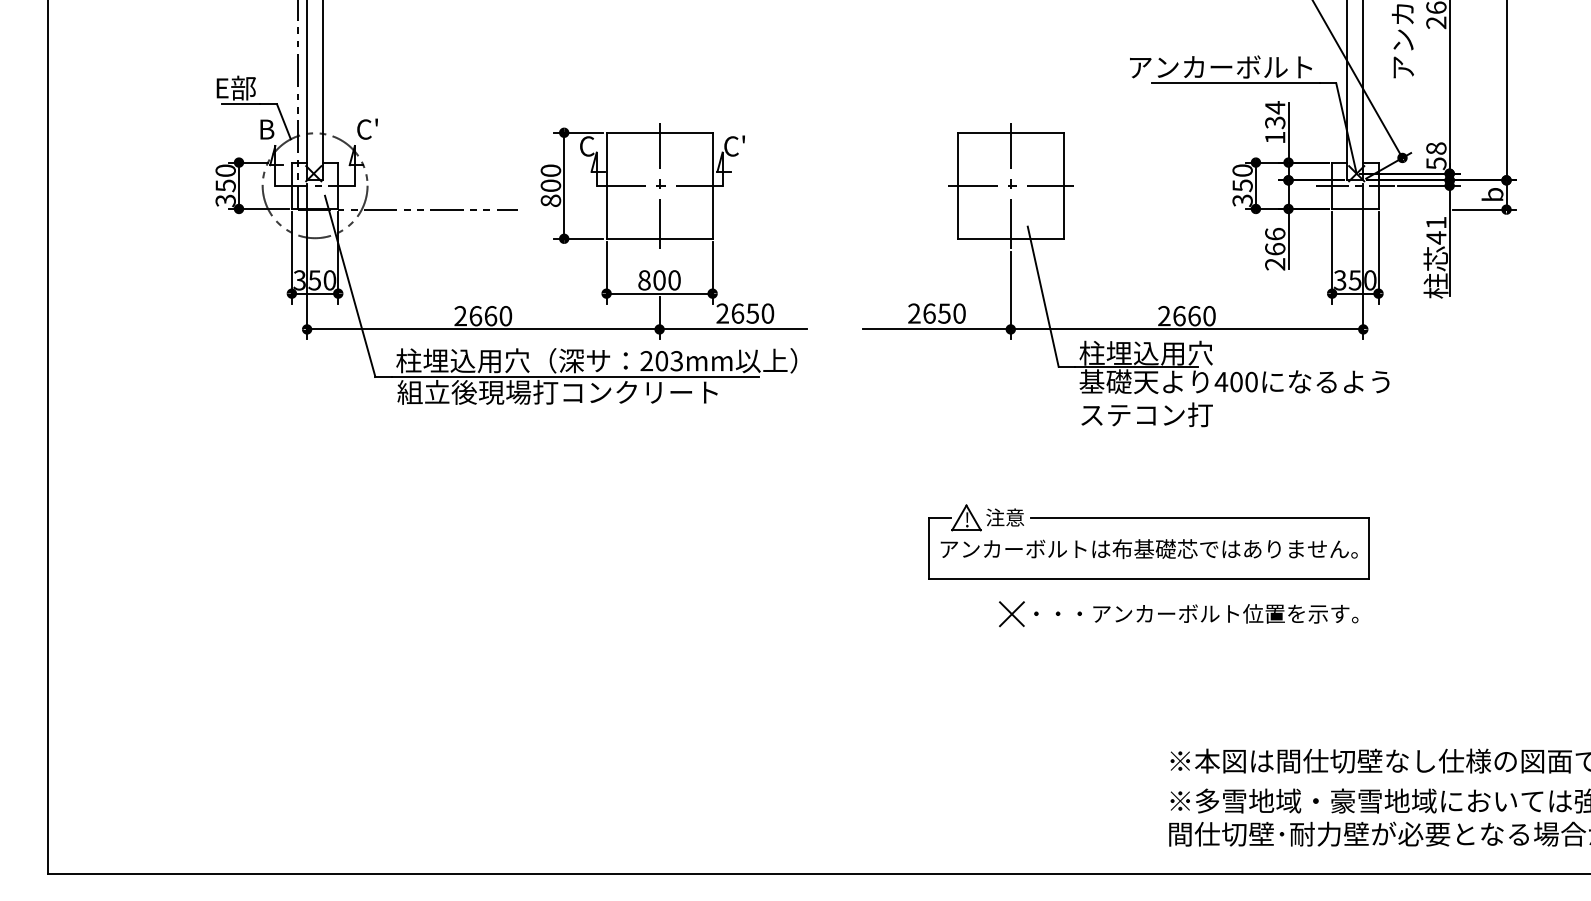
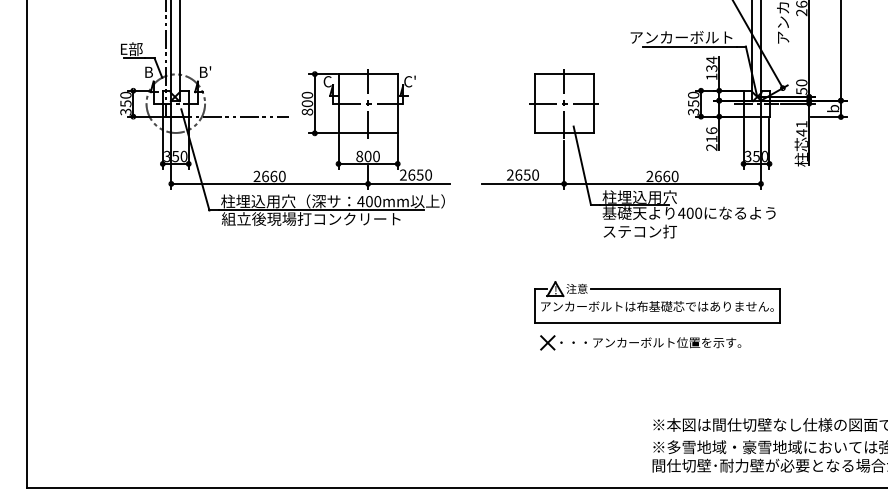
text: (368, 128) -> (205, 71), C' -> B'
text: (1435, 147) -> (801, 82), 58 -> 50
text: (1274, 248) -> (711, 138), 266 -> 216
text: (662, 360) -> (369, 201), 203mm -> 400mm
part: (1149, 541) -> (657, 302), moved
part: (1177, 613) -> (640, 342), moved

